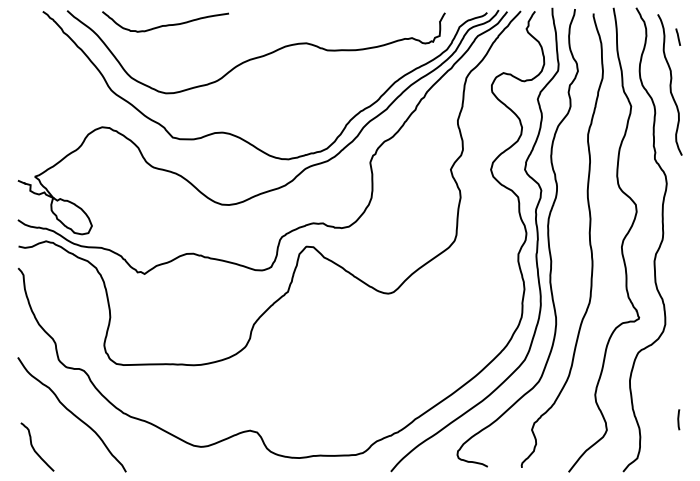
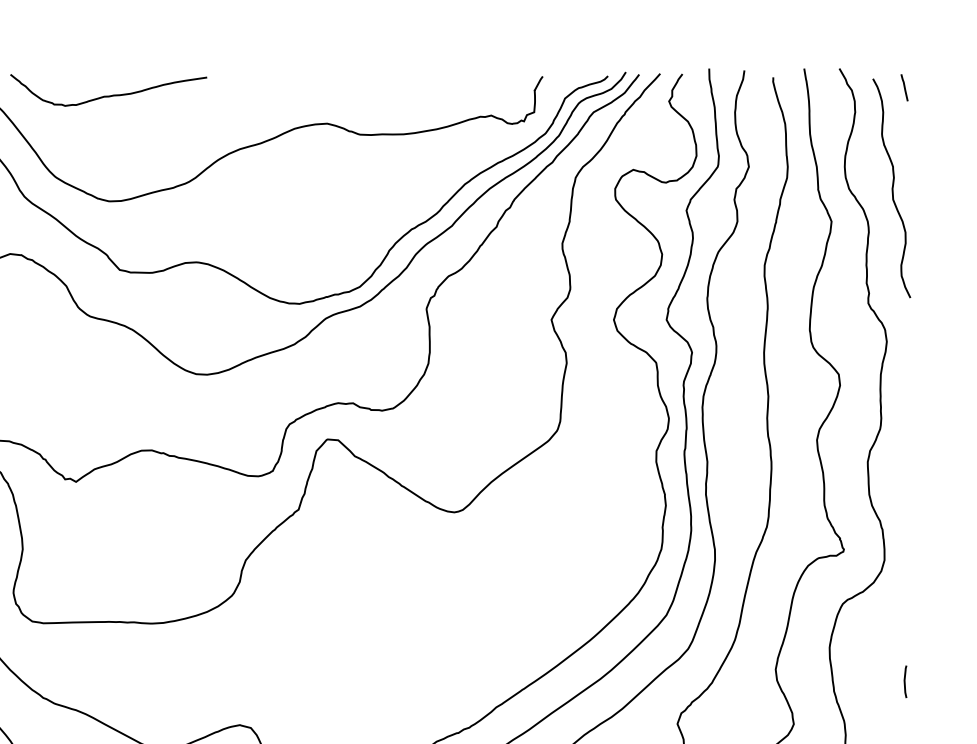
line: (677, 36) -> (903, 86), moved
line: (678, 419) -> (905, 681), moved

